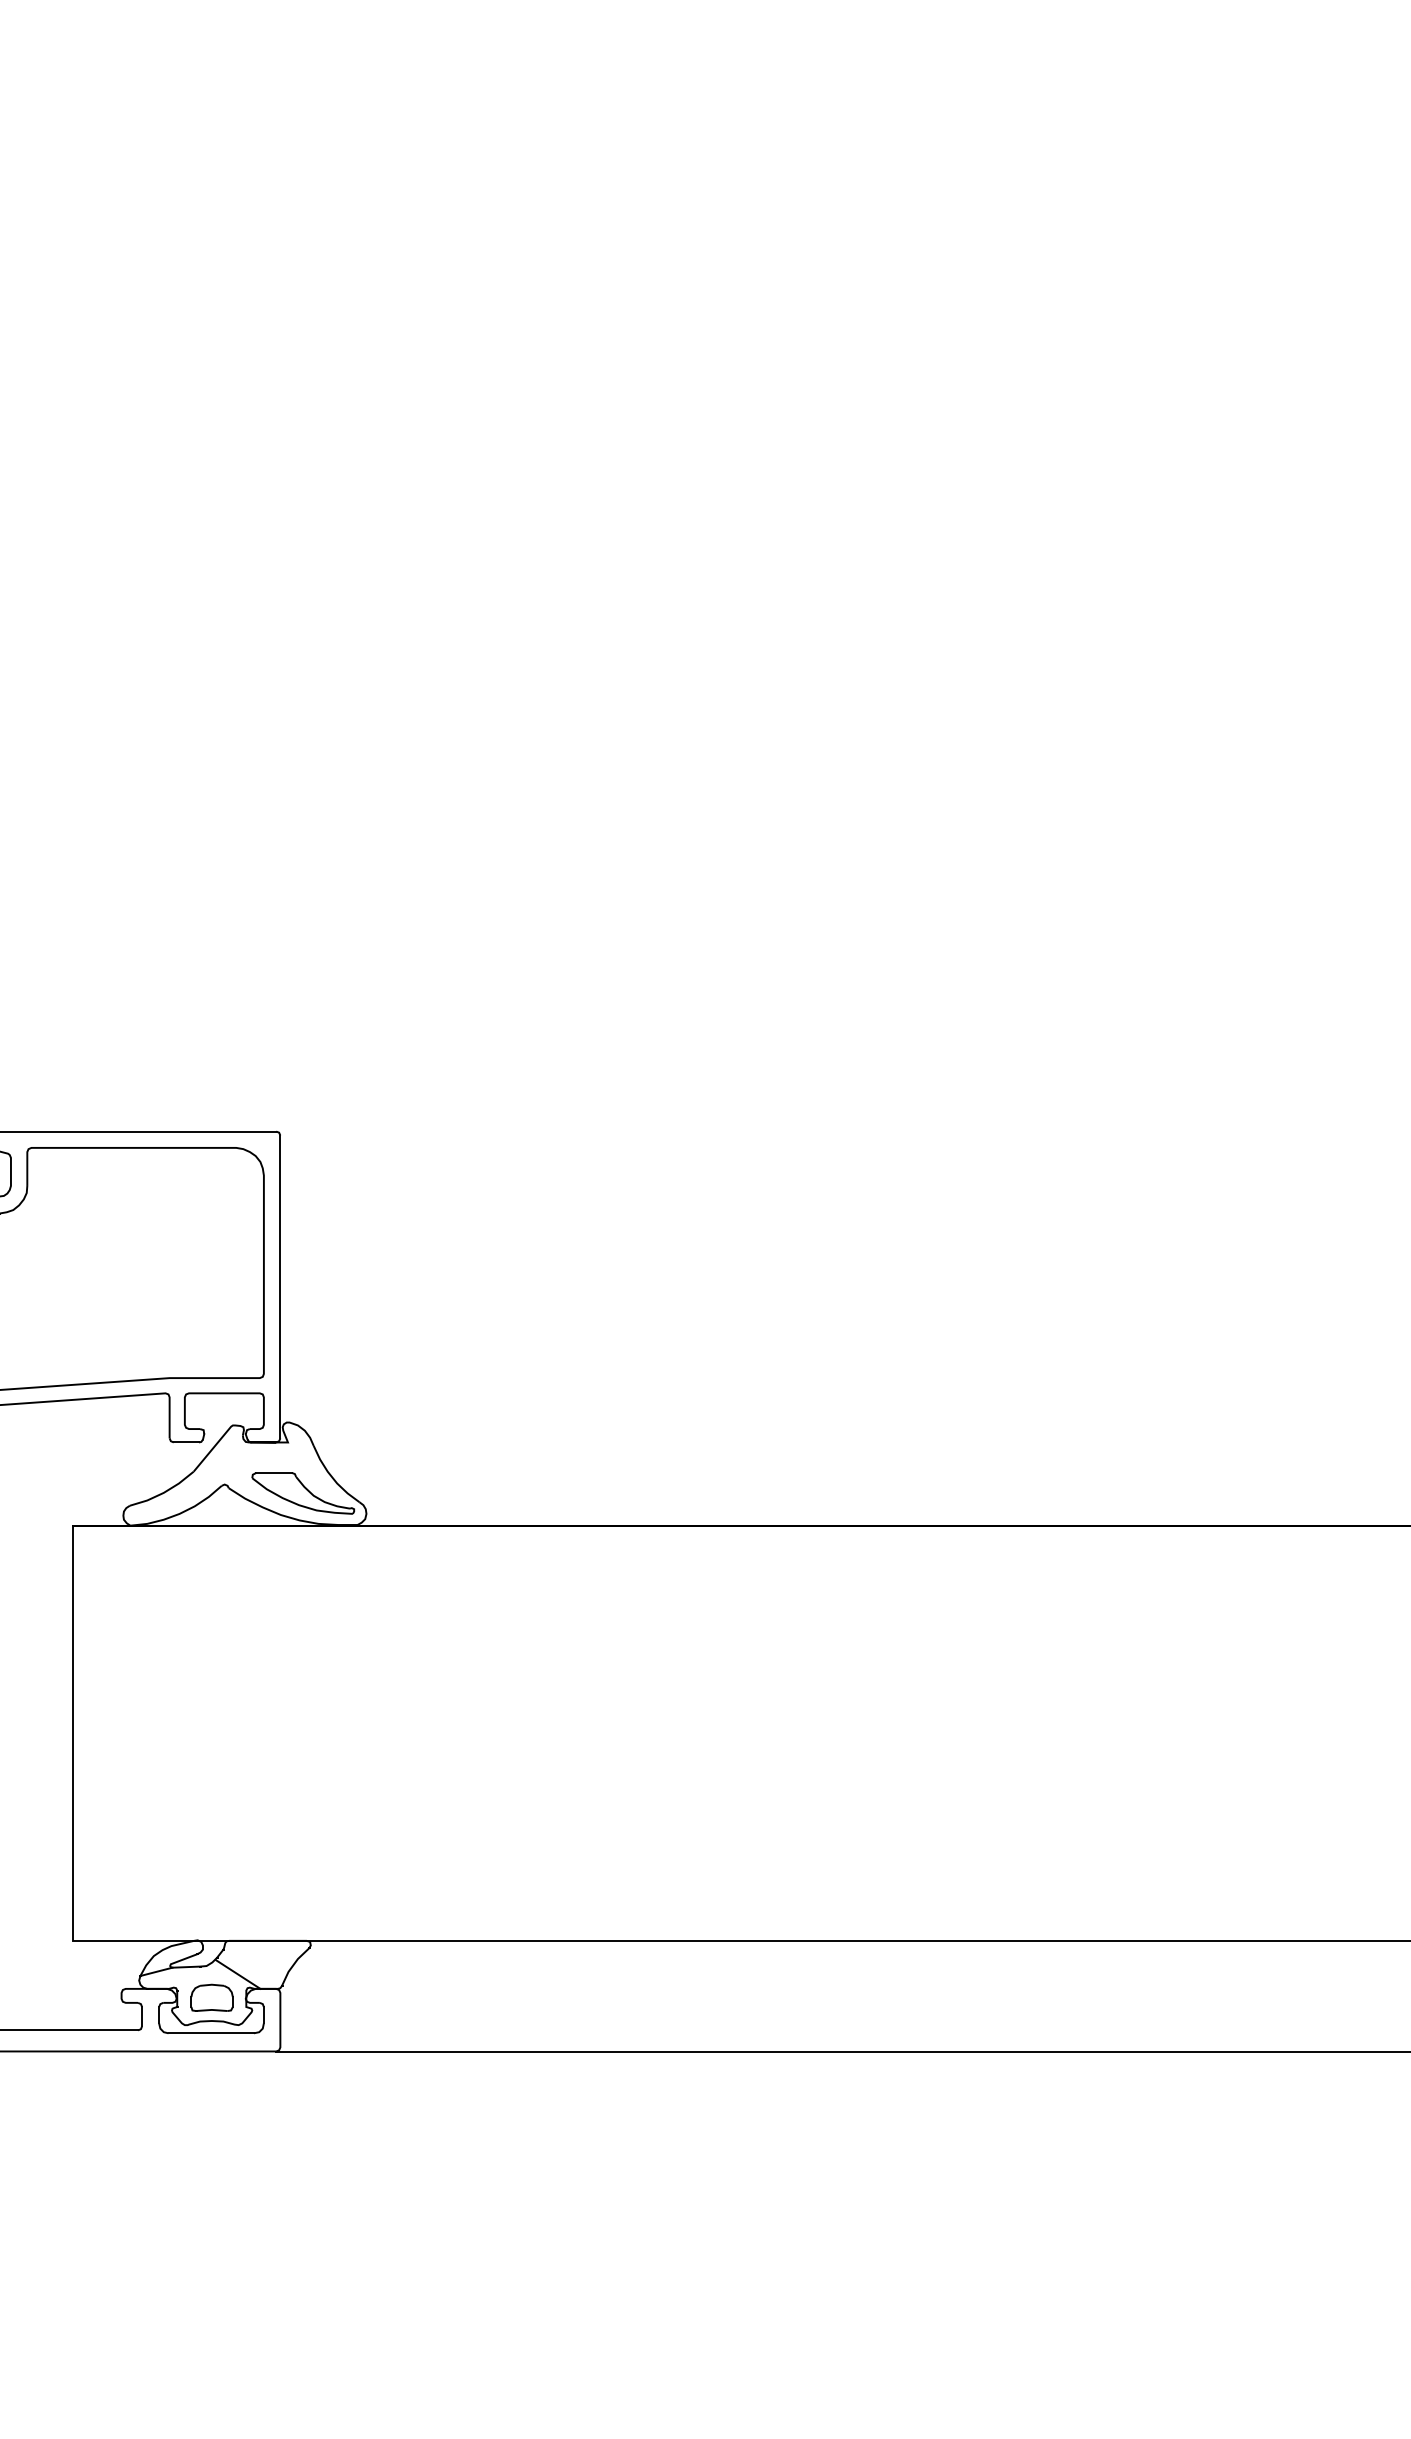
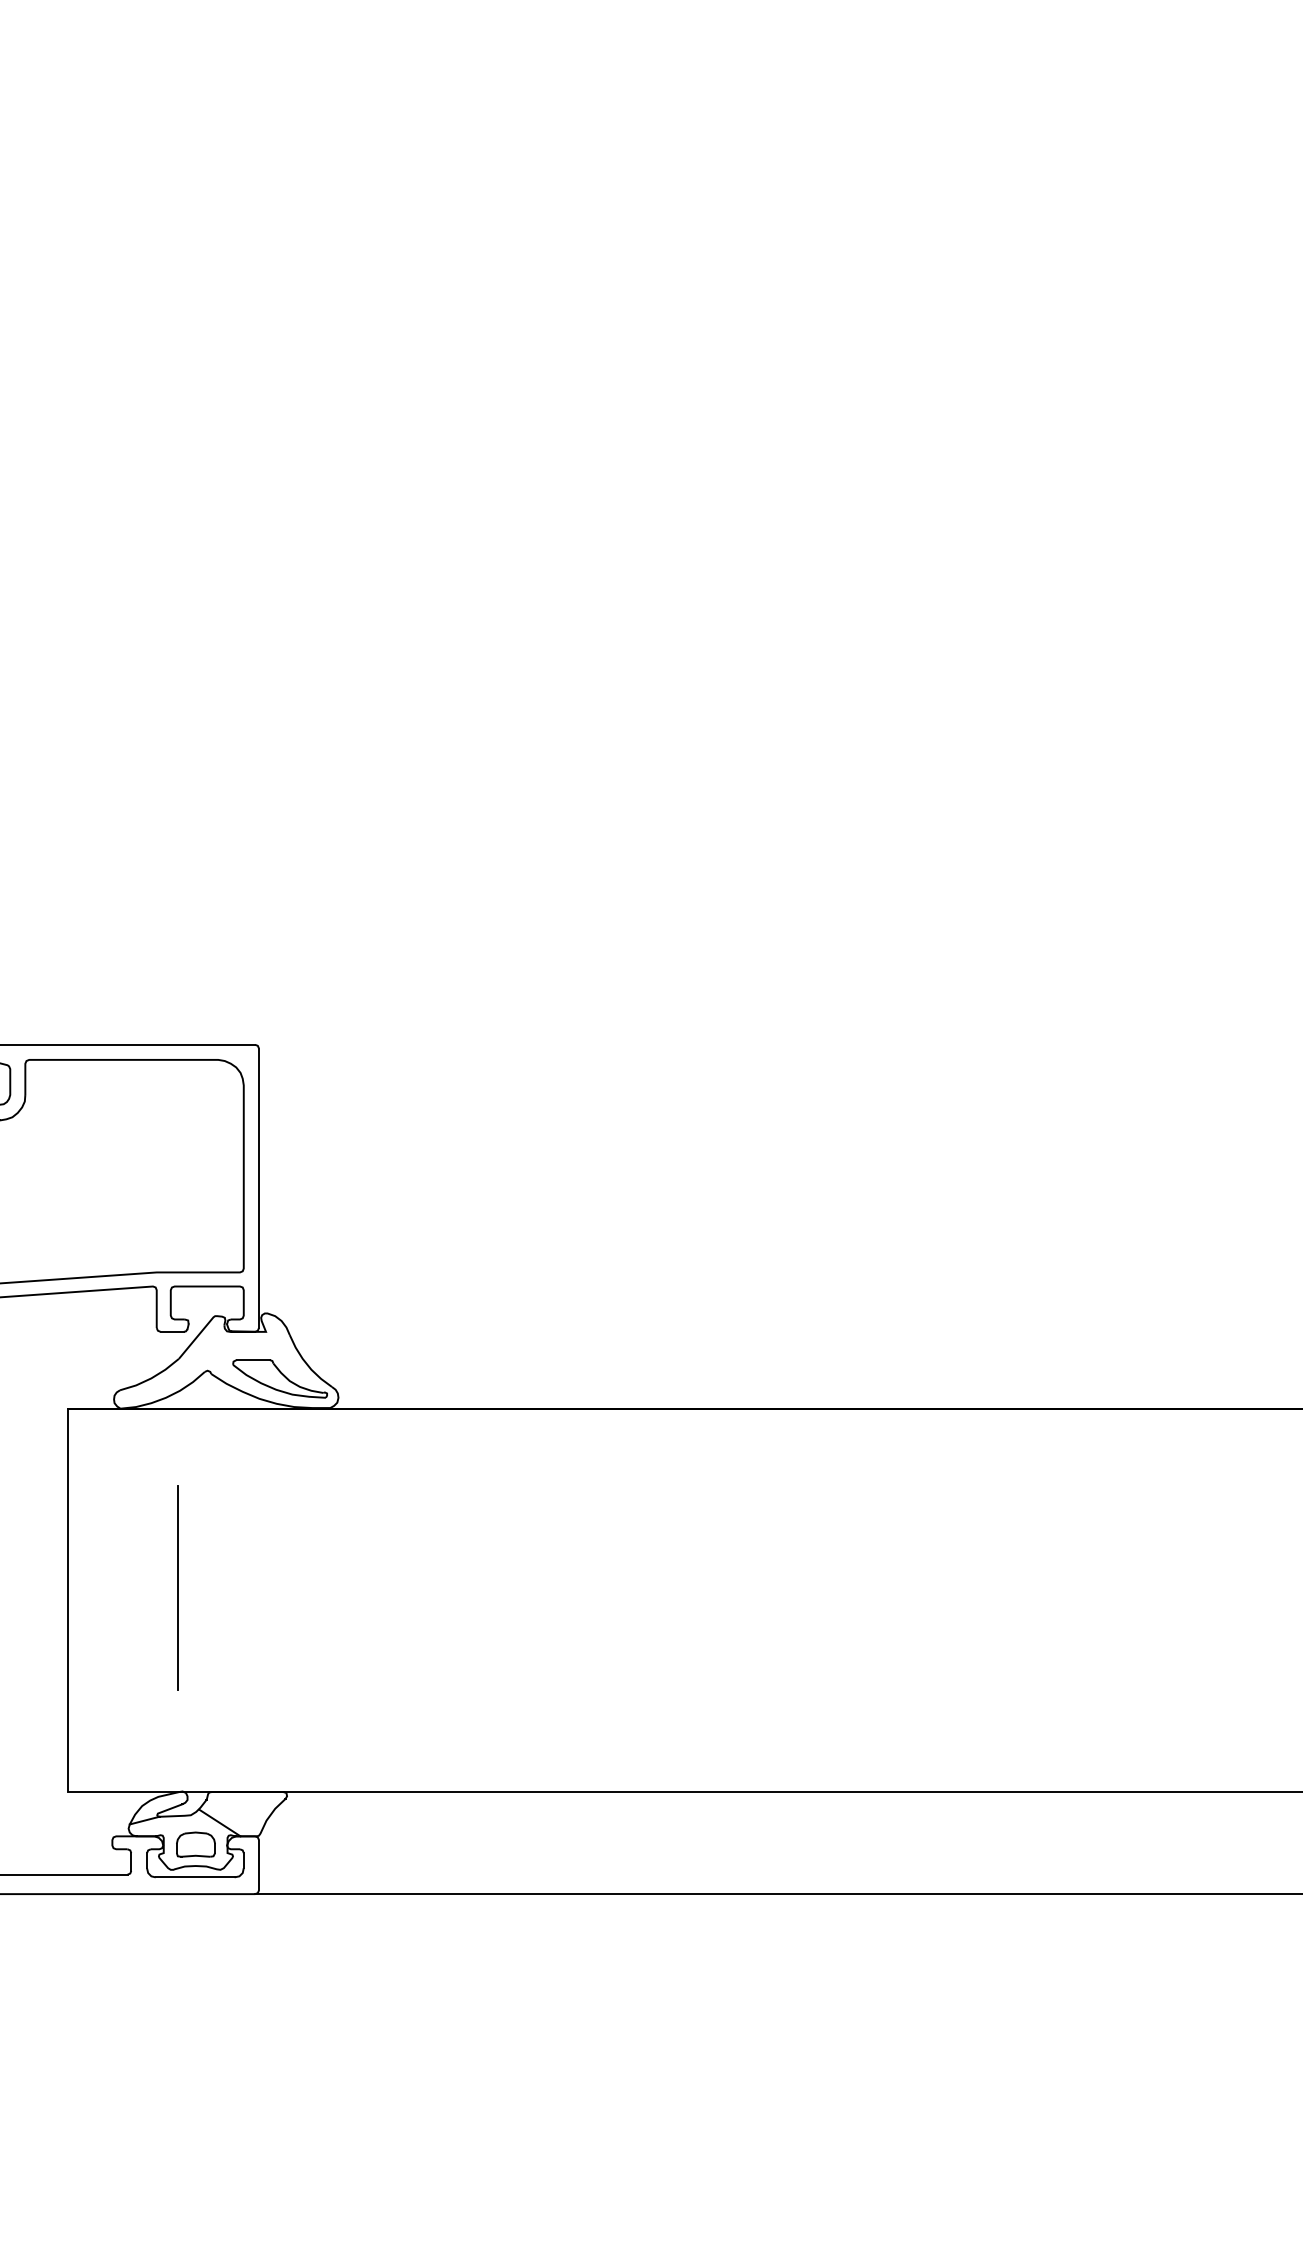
line: (192, 1719) -> (177, 1587), added

